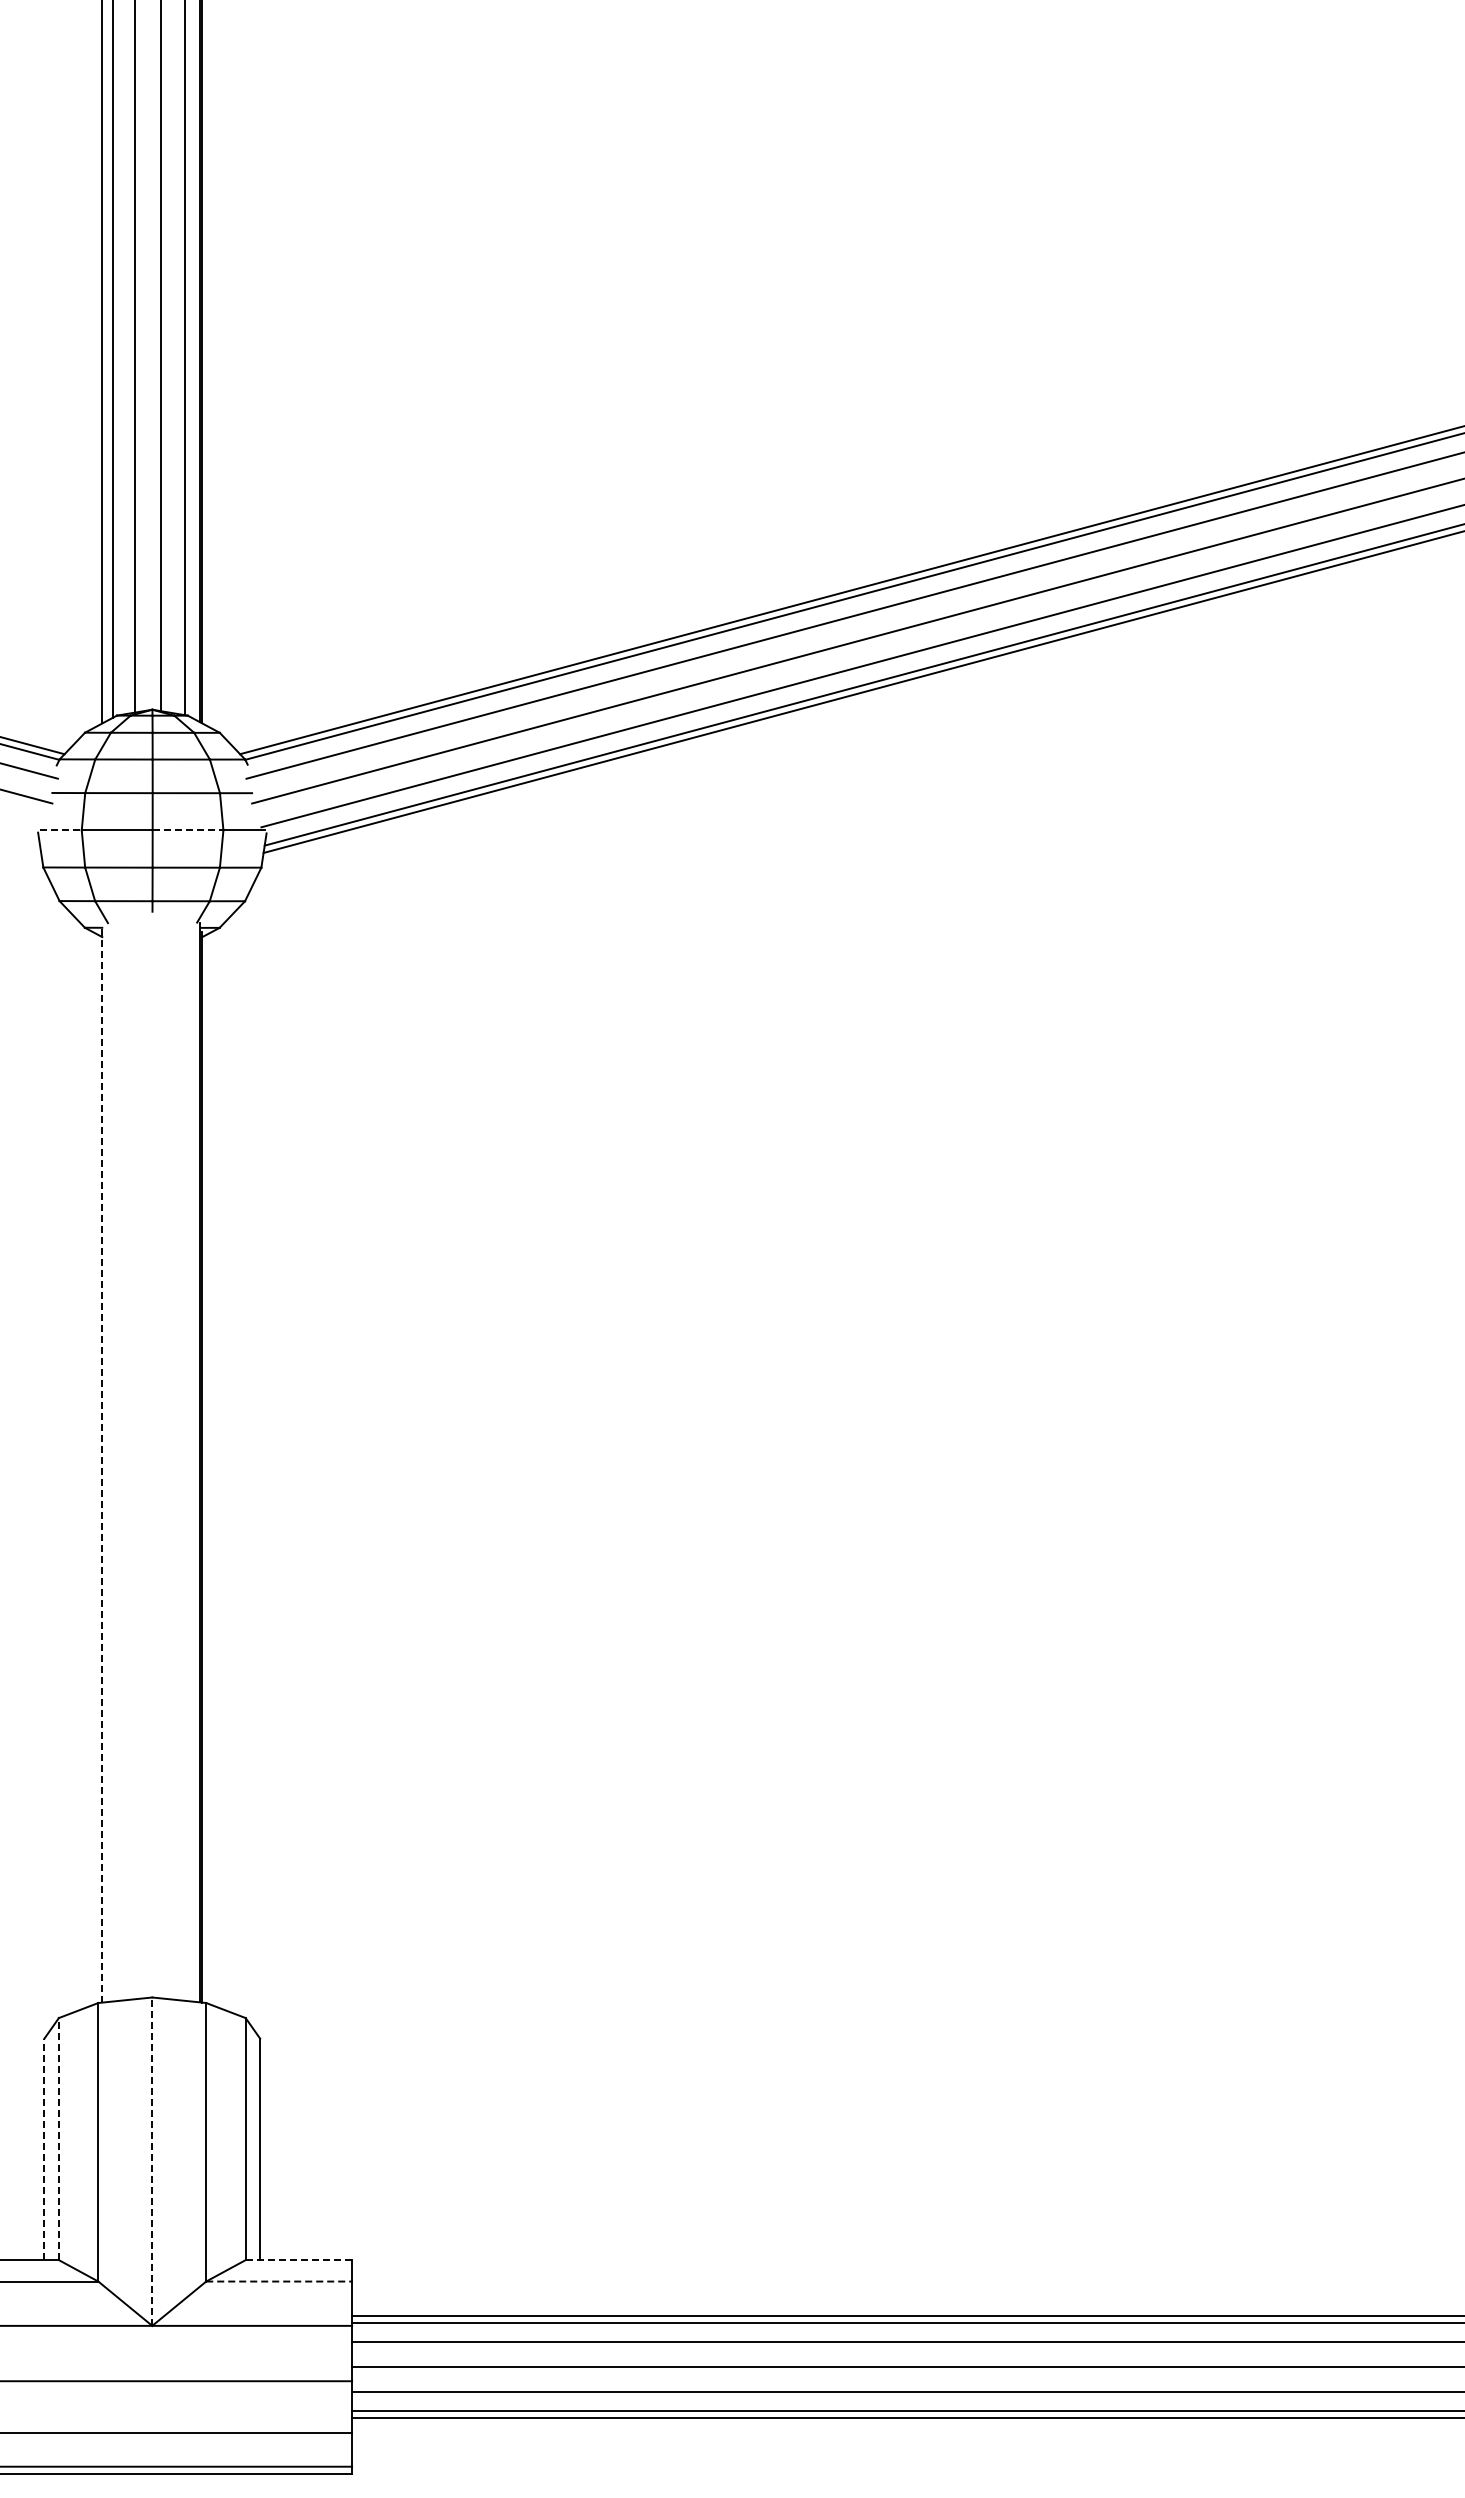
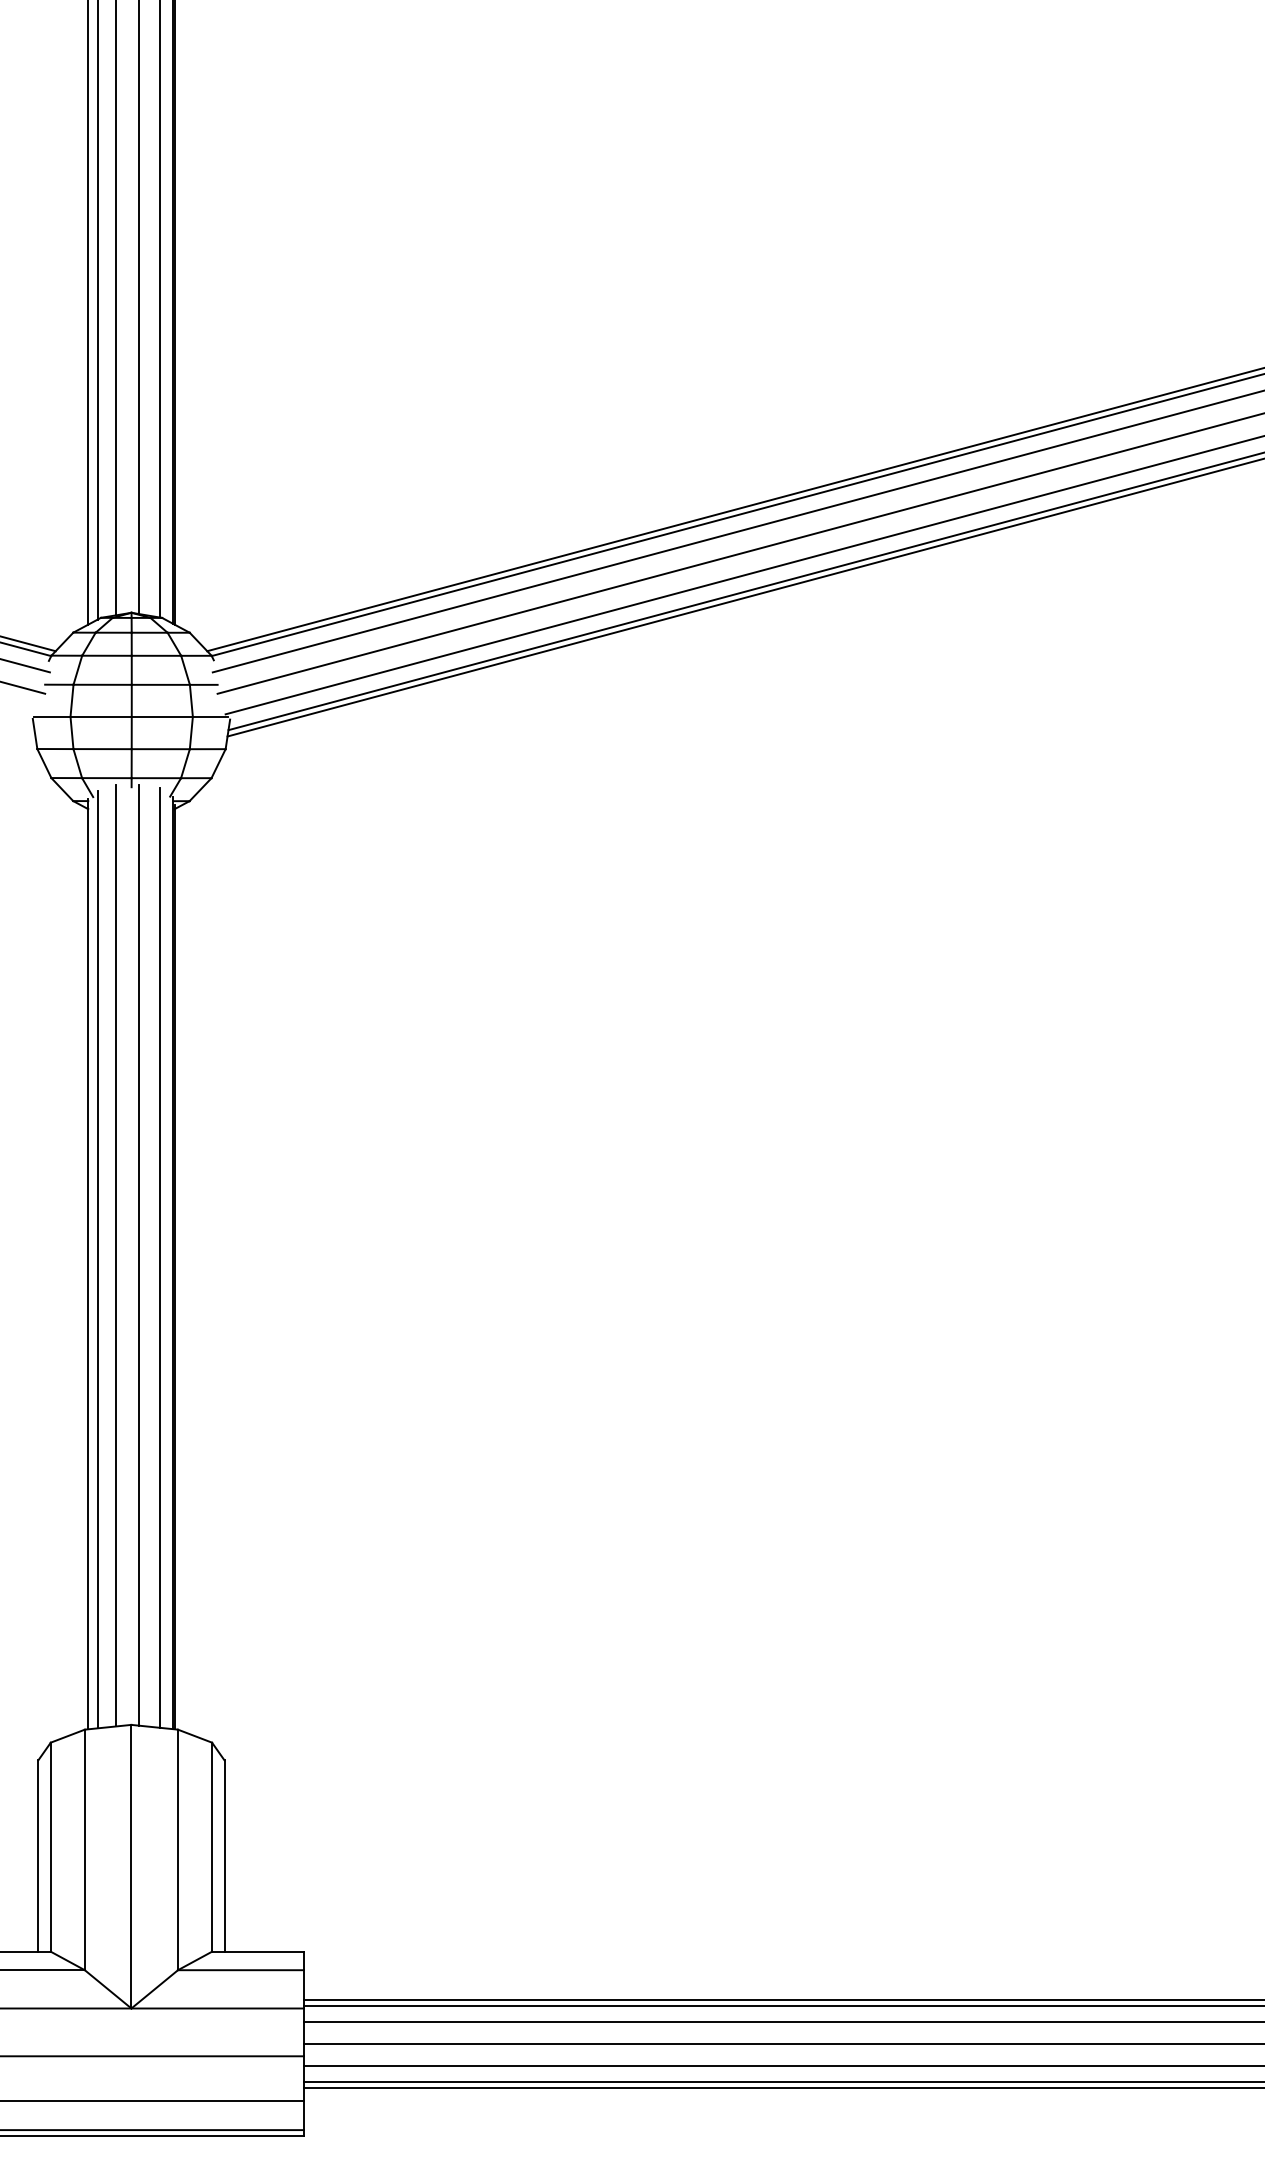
line: (61, 830) -> (53, 717), dashed -> solid
line: (188, 830) -> (162, 717), dashed -> solid
line: (134, 1453) -> (116, 1255), added
line: (161, 1453) -> (139, 1255), added
line: (184, 1456) -> (159, 1257), added
line: (113, 1458) -> (97, 1259), added
line: (102, 1463) -> (88, 1263), dashed -> solid
line: (58, 2138) -> (50, 1846), dashed -> solid
line: (44, 2149) -> (38, 1856), dashed -> solid
line: (152, 2161) -> (131, 1866), dashed -> solid
line: (299, 2260) -> (258, 1952), dashed -> solid
line: (279, 2281) -> (241, 1970), dashed -> solid

